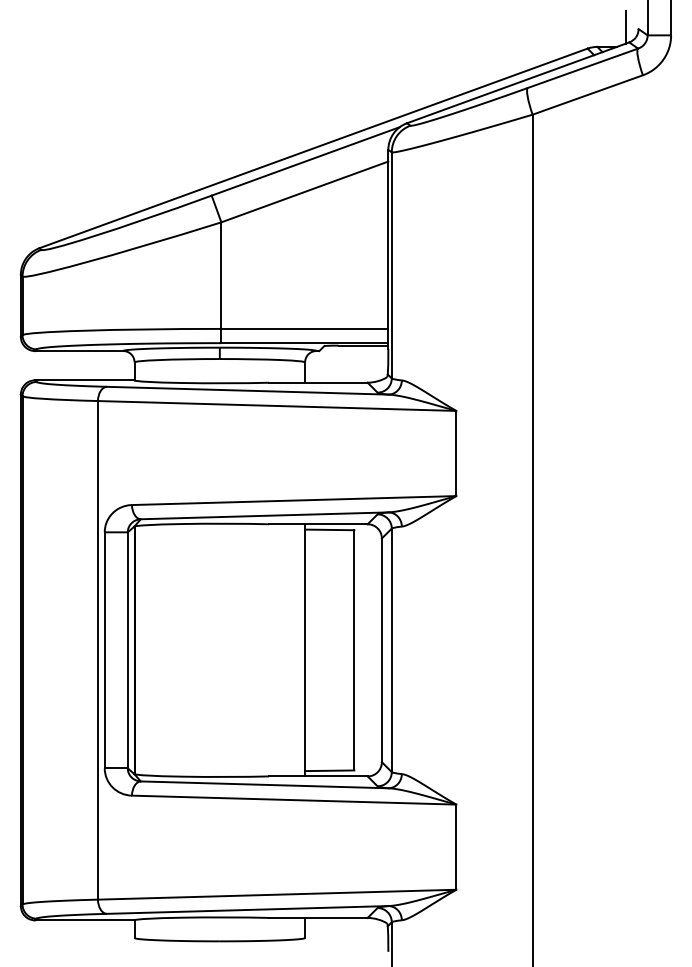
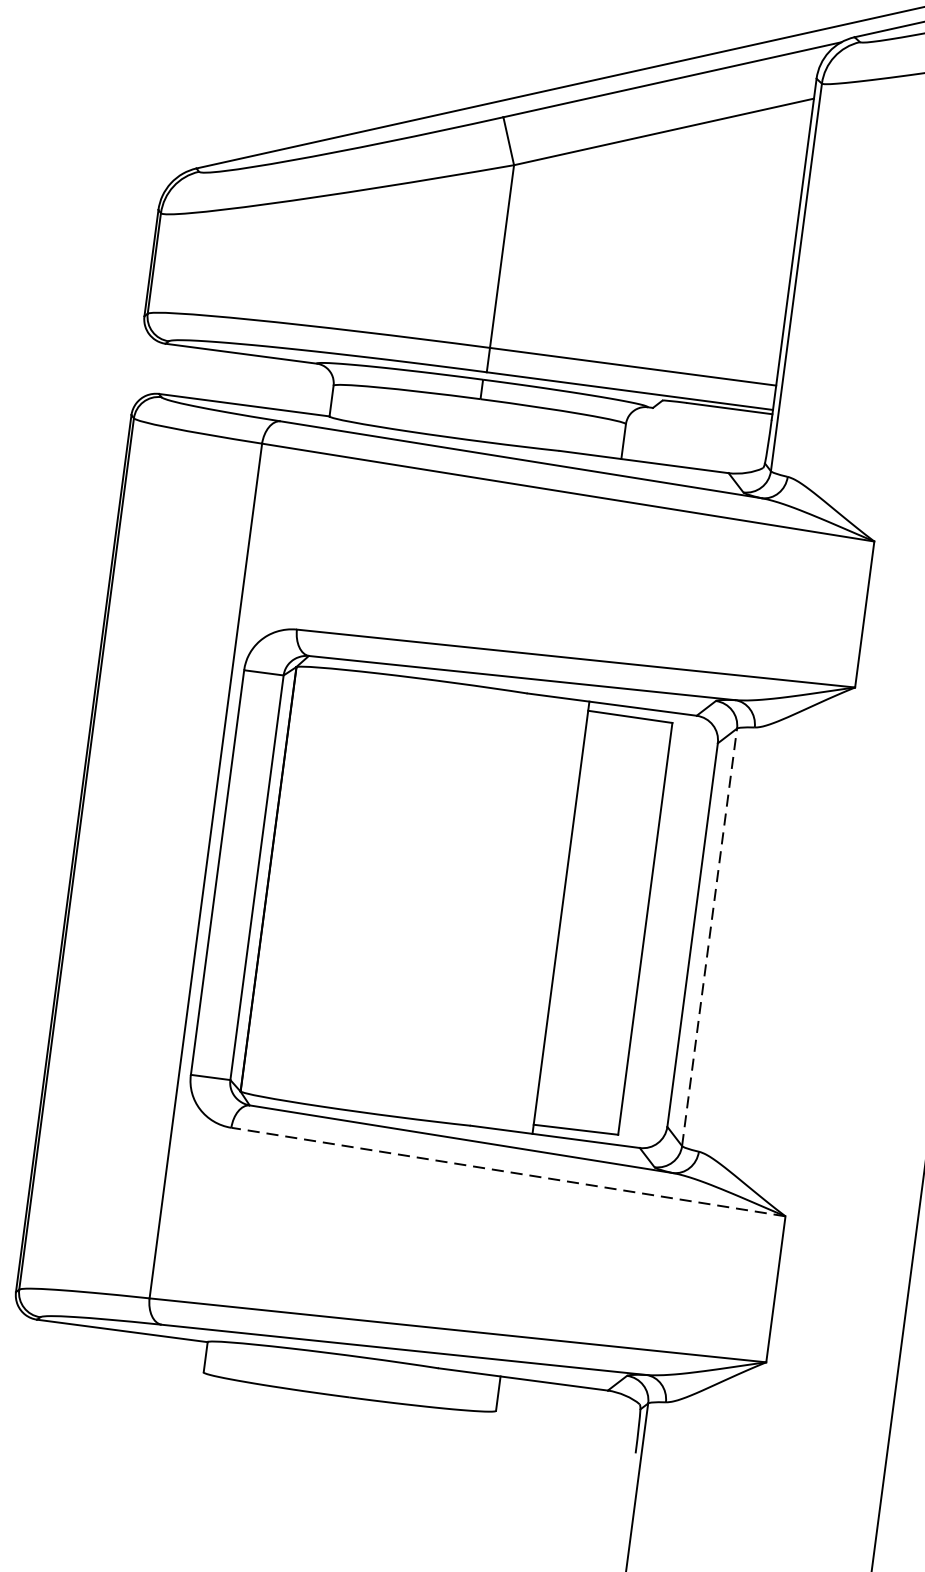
line: (391, 650) -> (709, 937), solid -> dashed
line: (293, 800) -> (507, 1172), solid -> dashed

